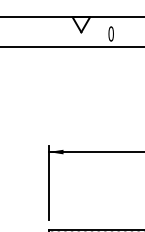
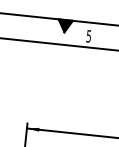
fill: (81, 24) -> (65, 26), added
text: (110, 33) -> (88, 35), 0 -> 5

